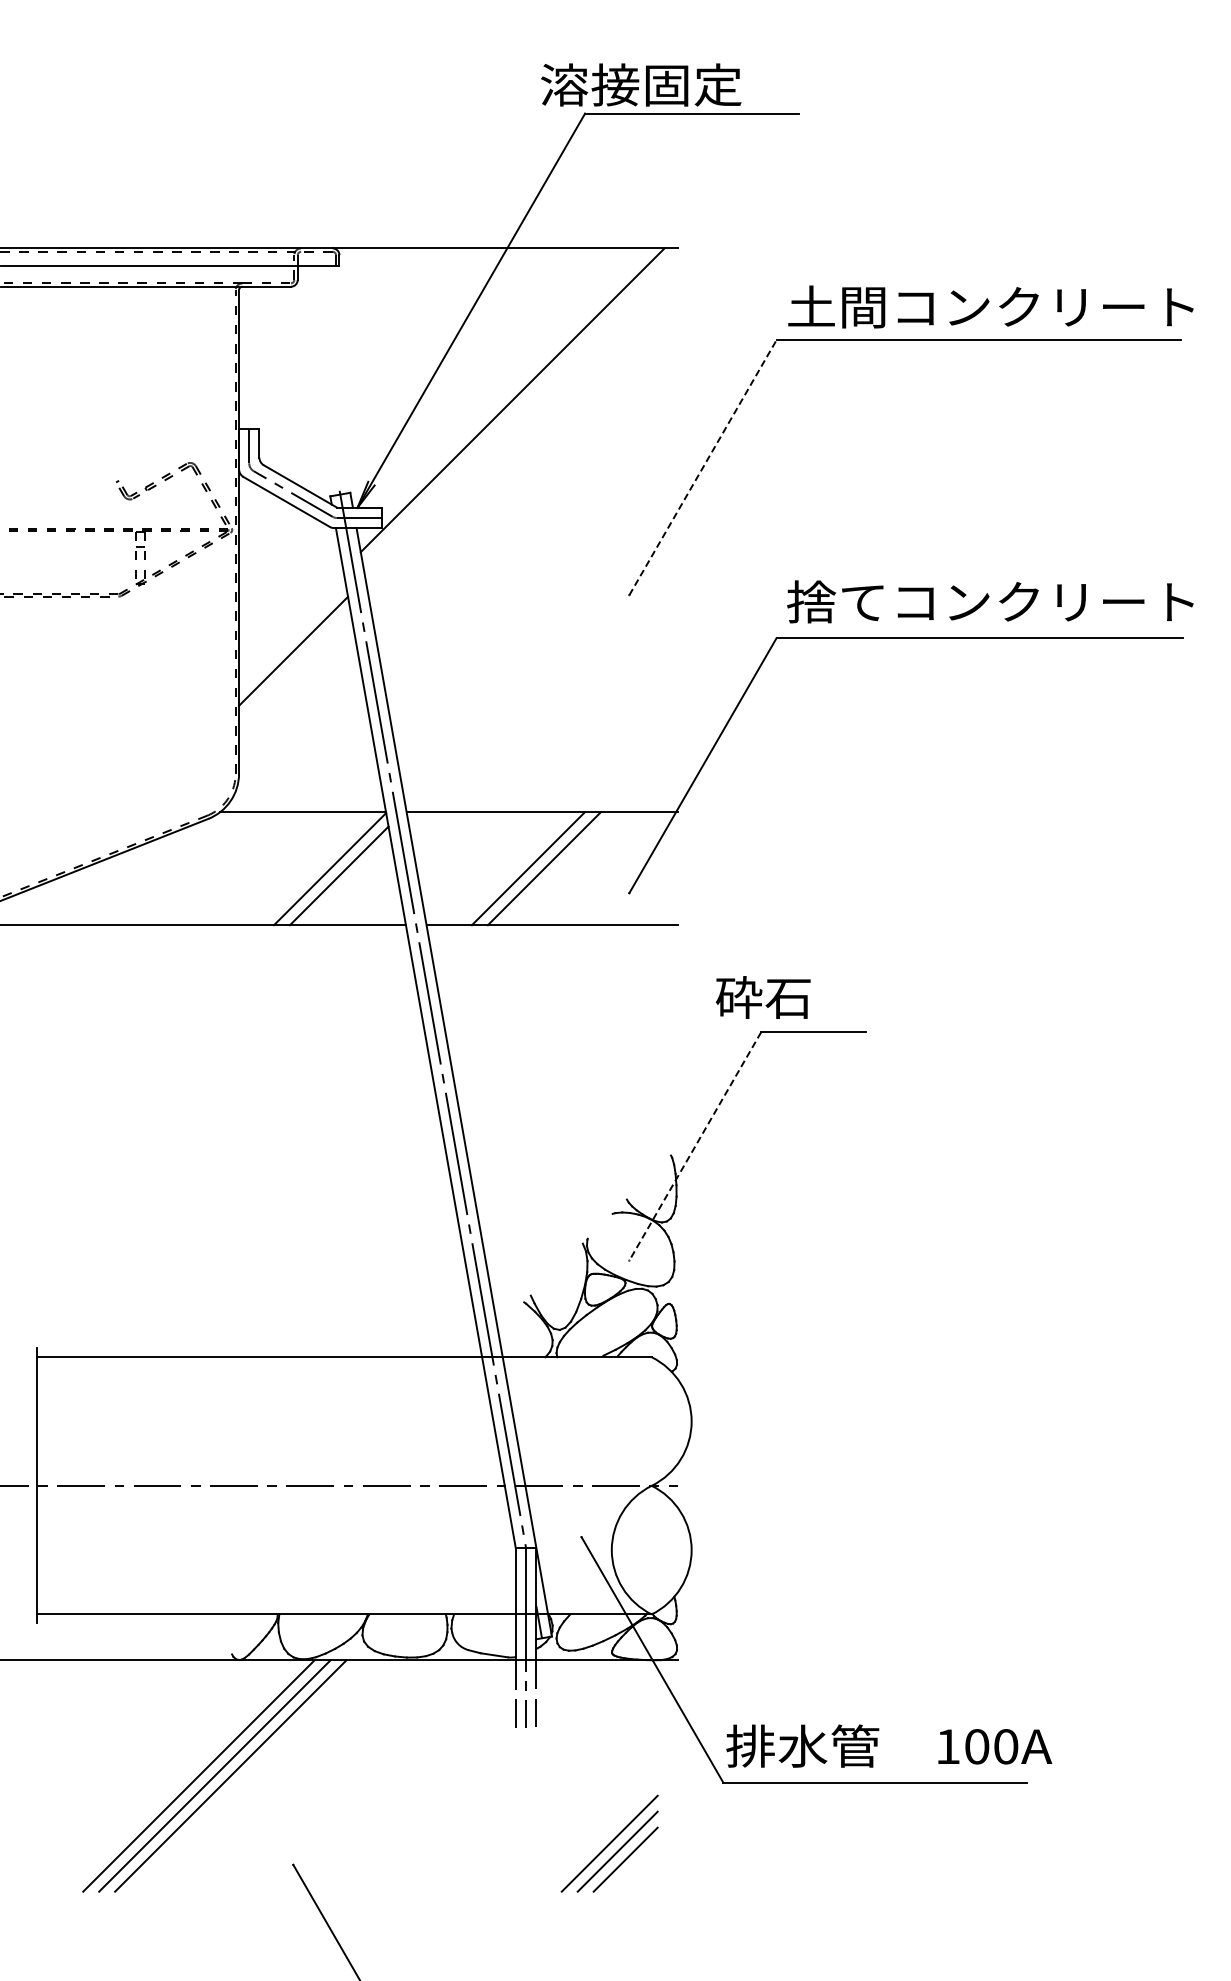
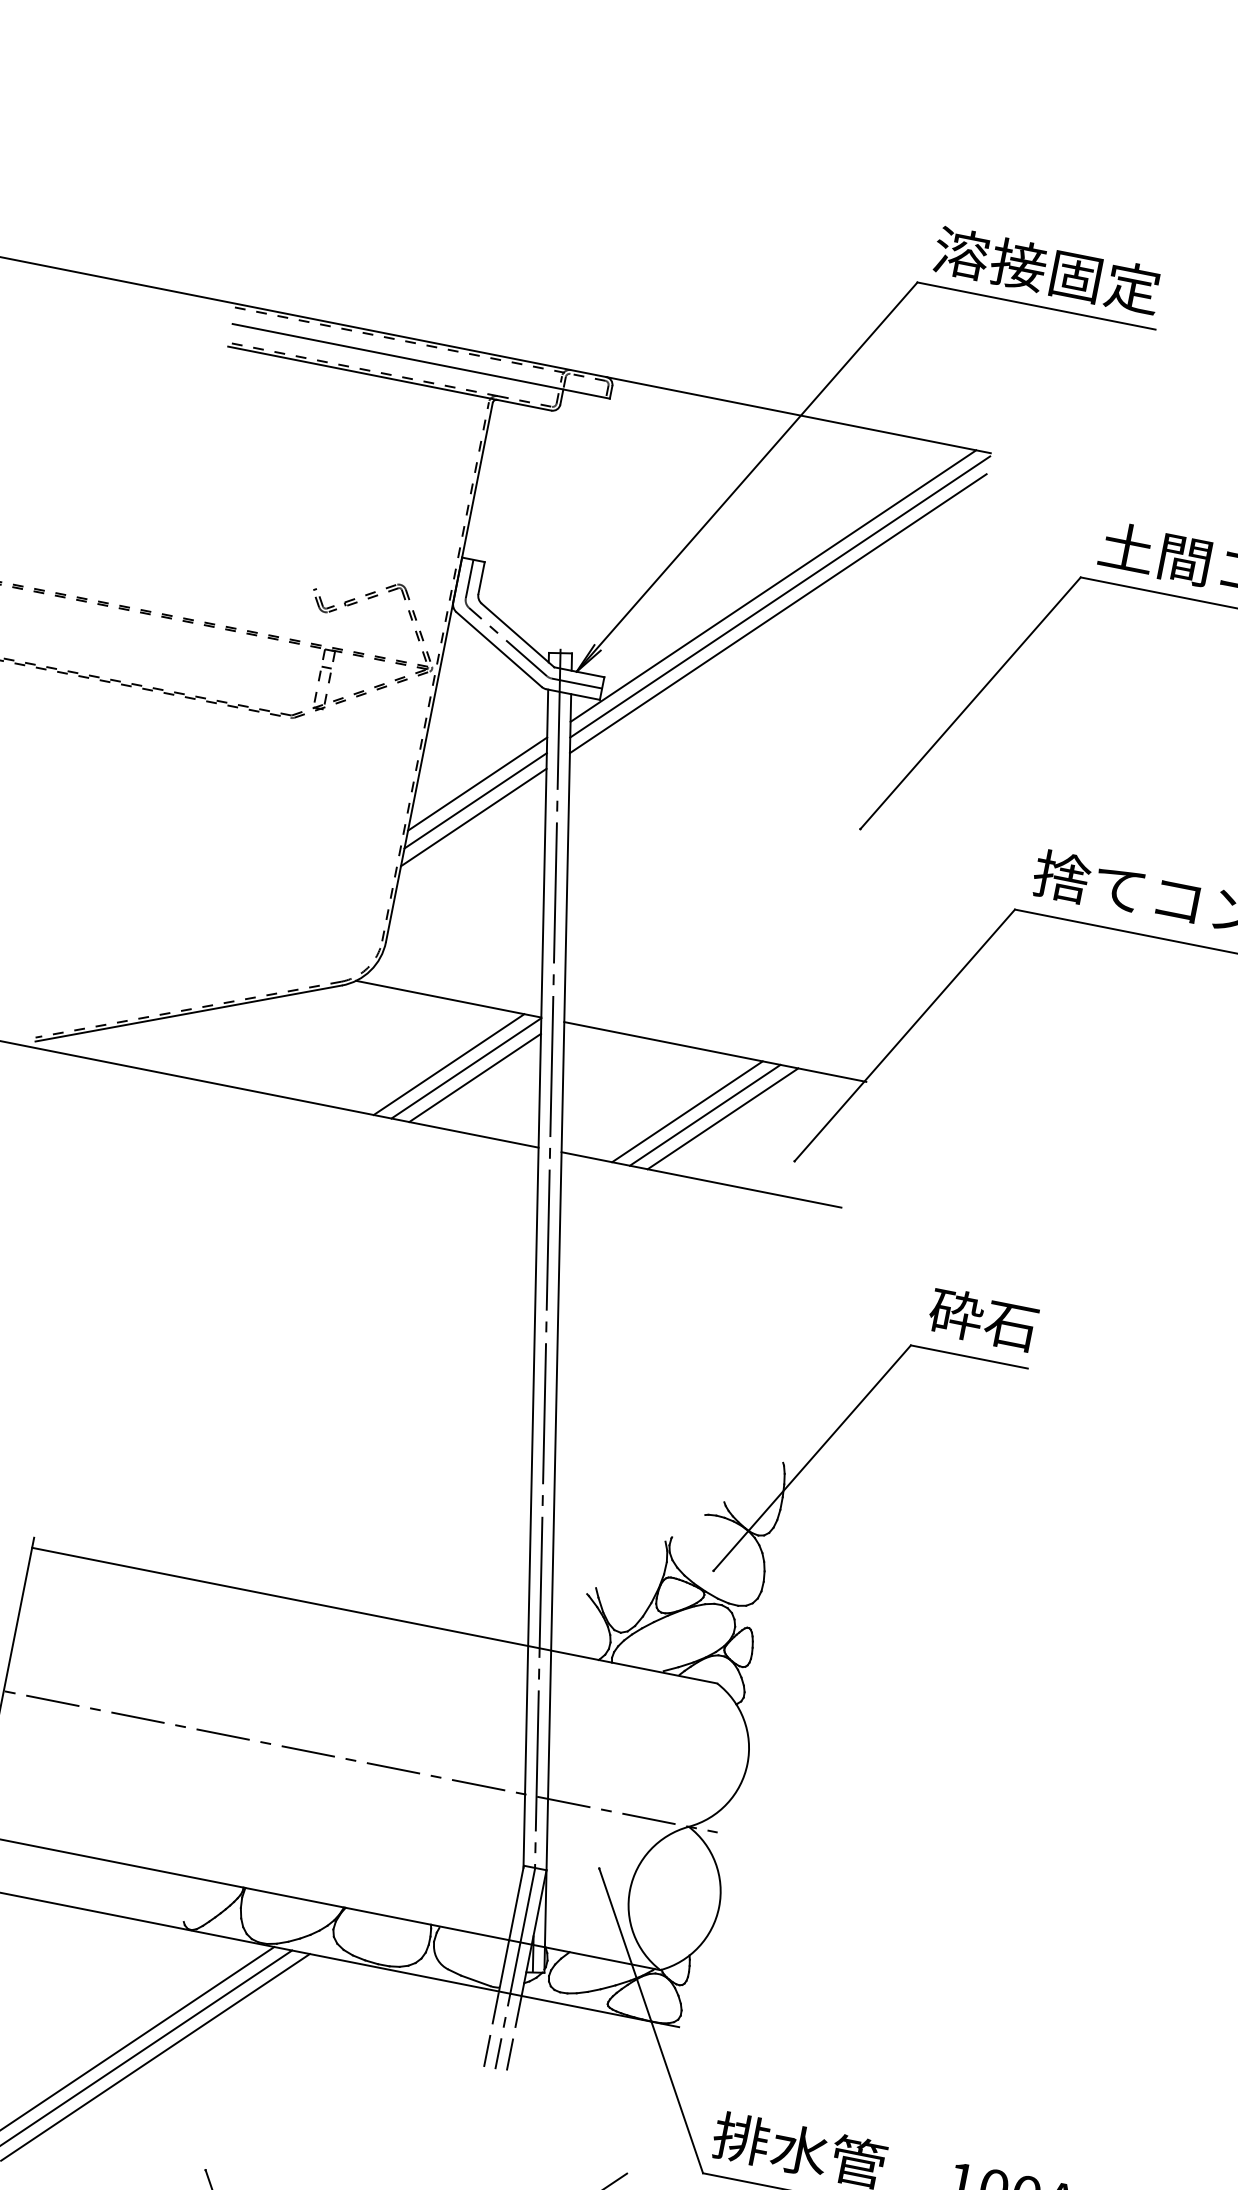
text: (641, 84) -> (1047, 269), moved
line: (520, 408) -> (780, 596), added
line: (521, 423) -> (778, 613), added
line: (703, 467) -> (971, 703), dashed -> solid
line: (291, 621) -> (478, 783), added
line: (292, 636) -> (475, 800), added
line: (314, 868) -> (449, 1064), added
line: (559, 868) -> (722, 1118), added
text: (762, 997) -> (982, 1319), moved
line: (695, 1146) -> (812, 1458), dashed -> solid

